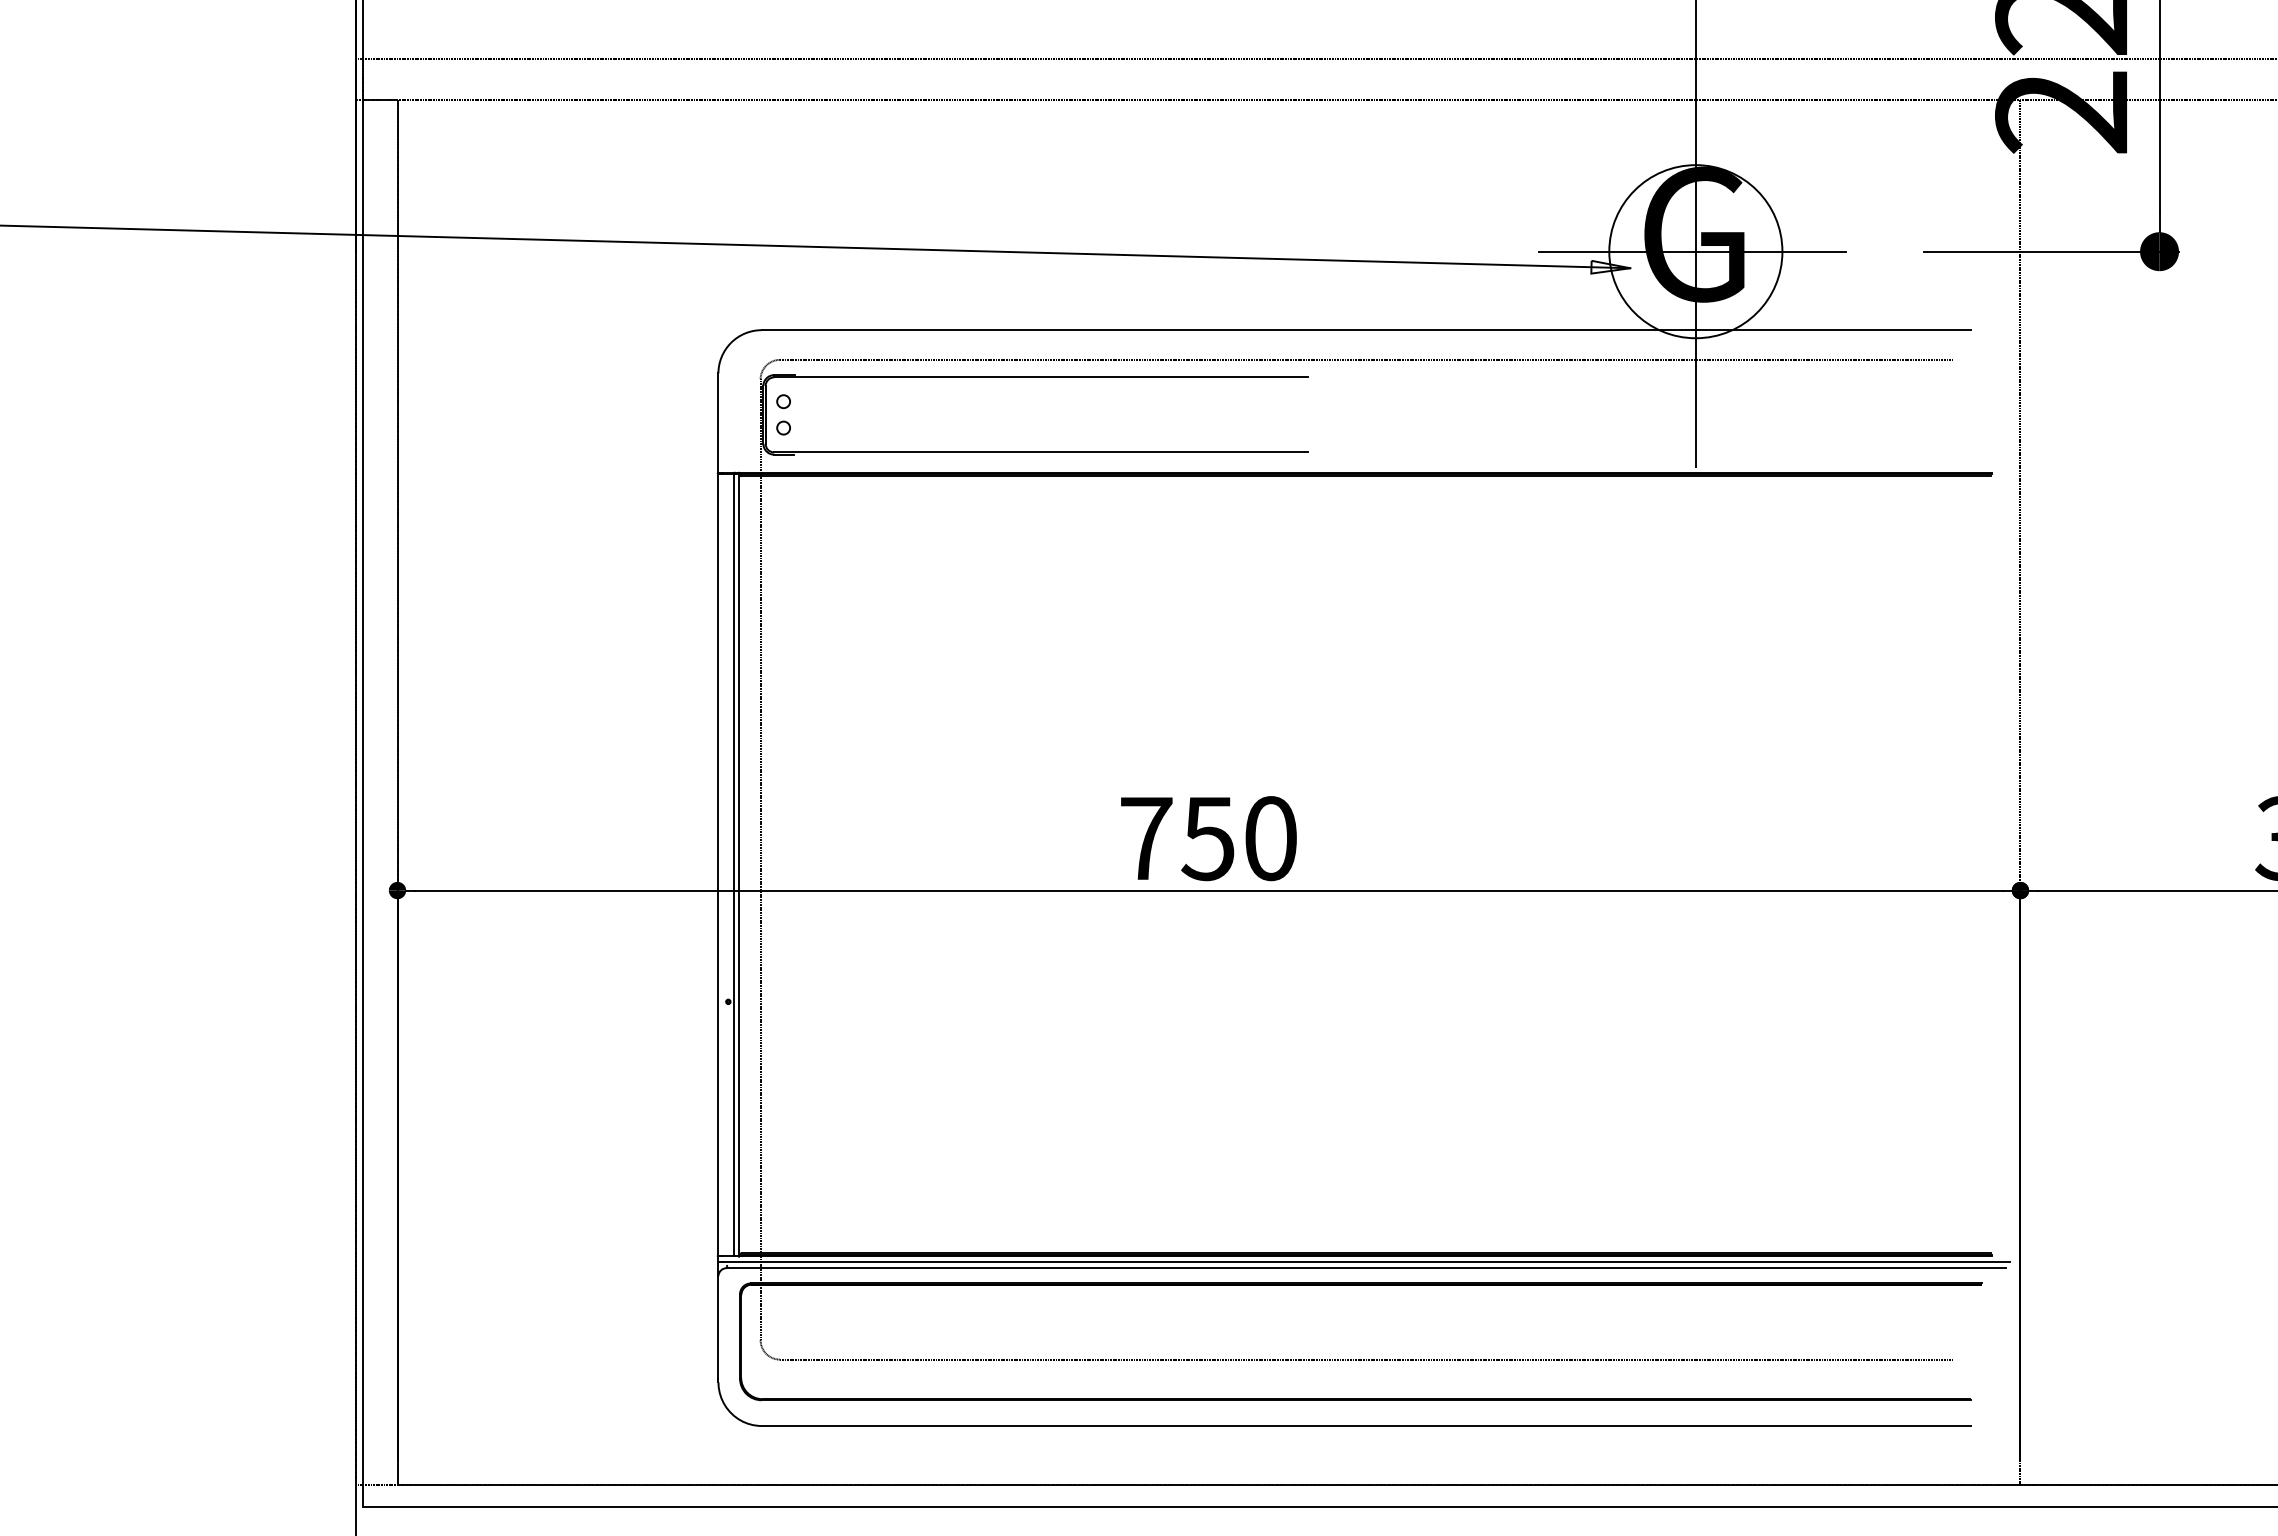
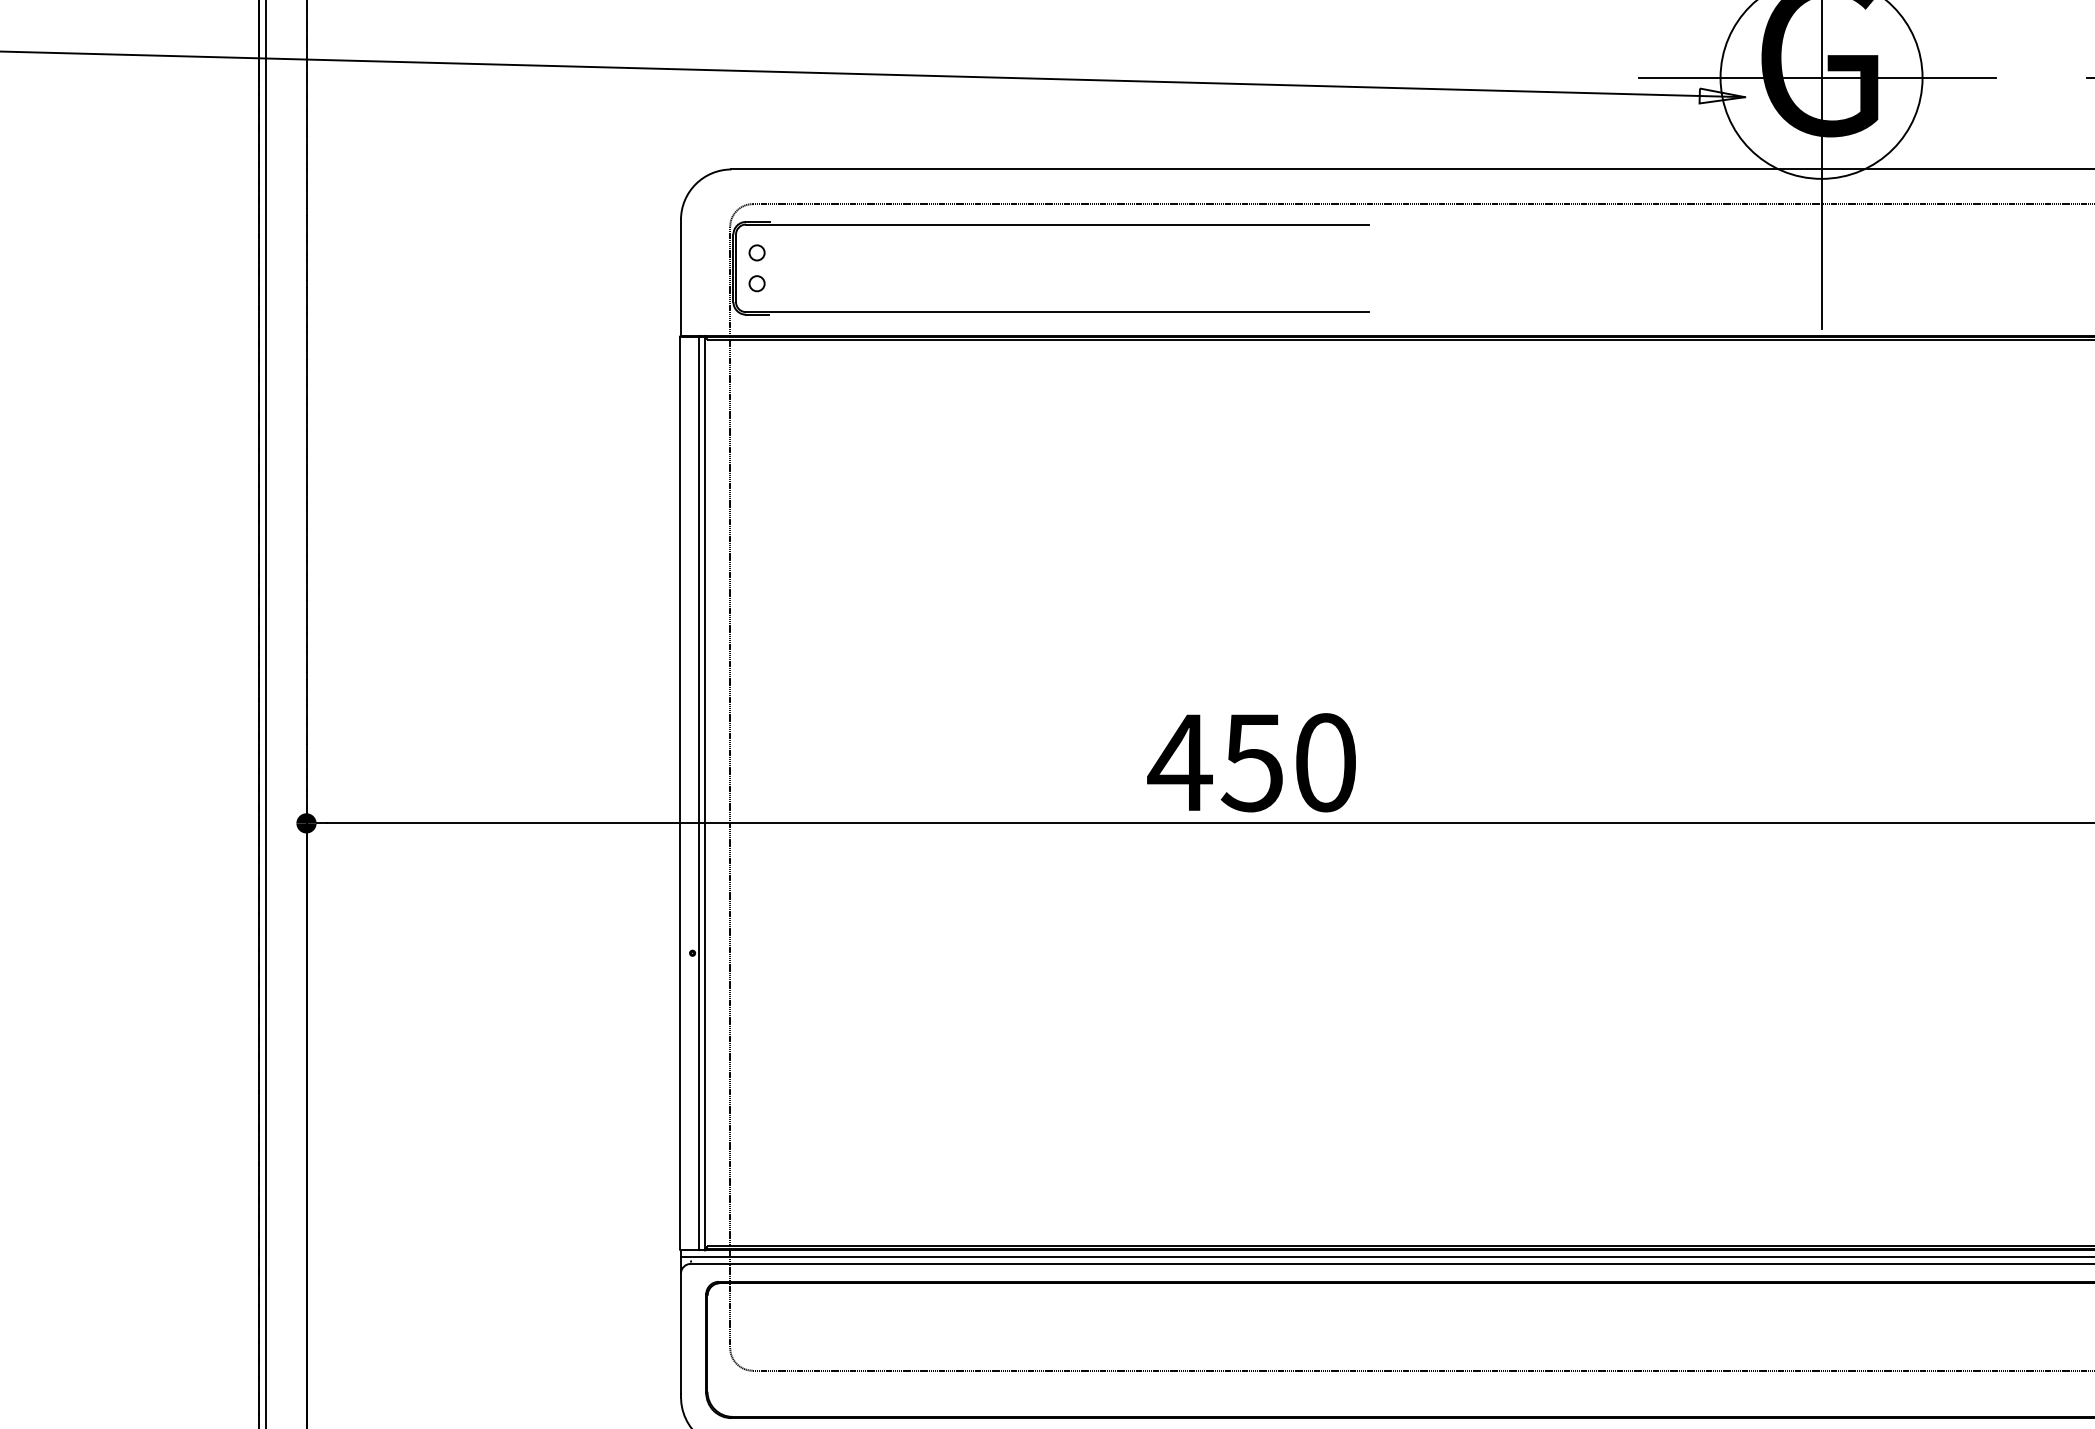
text: (1145, 838) -> (1179, 762), 750 -> 450

